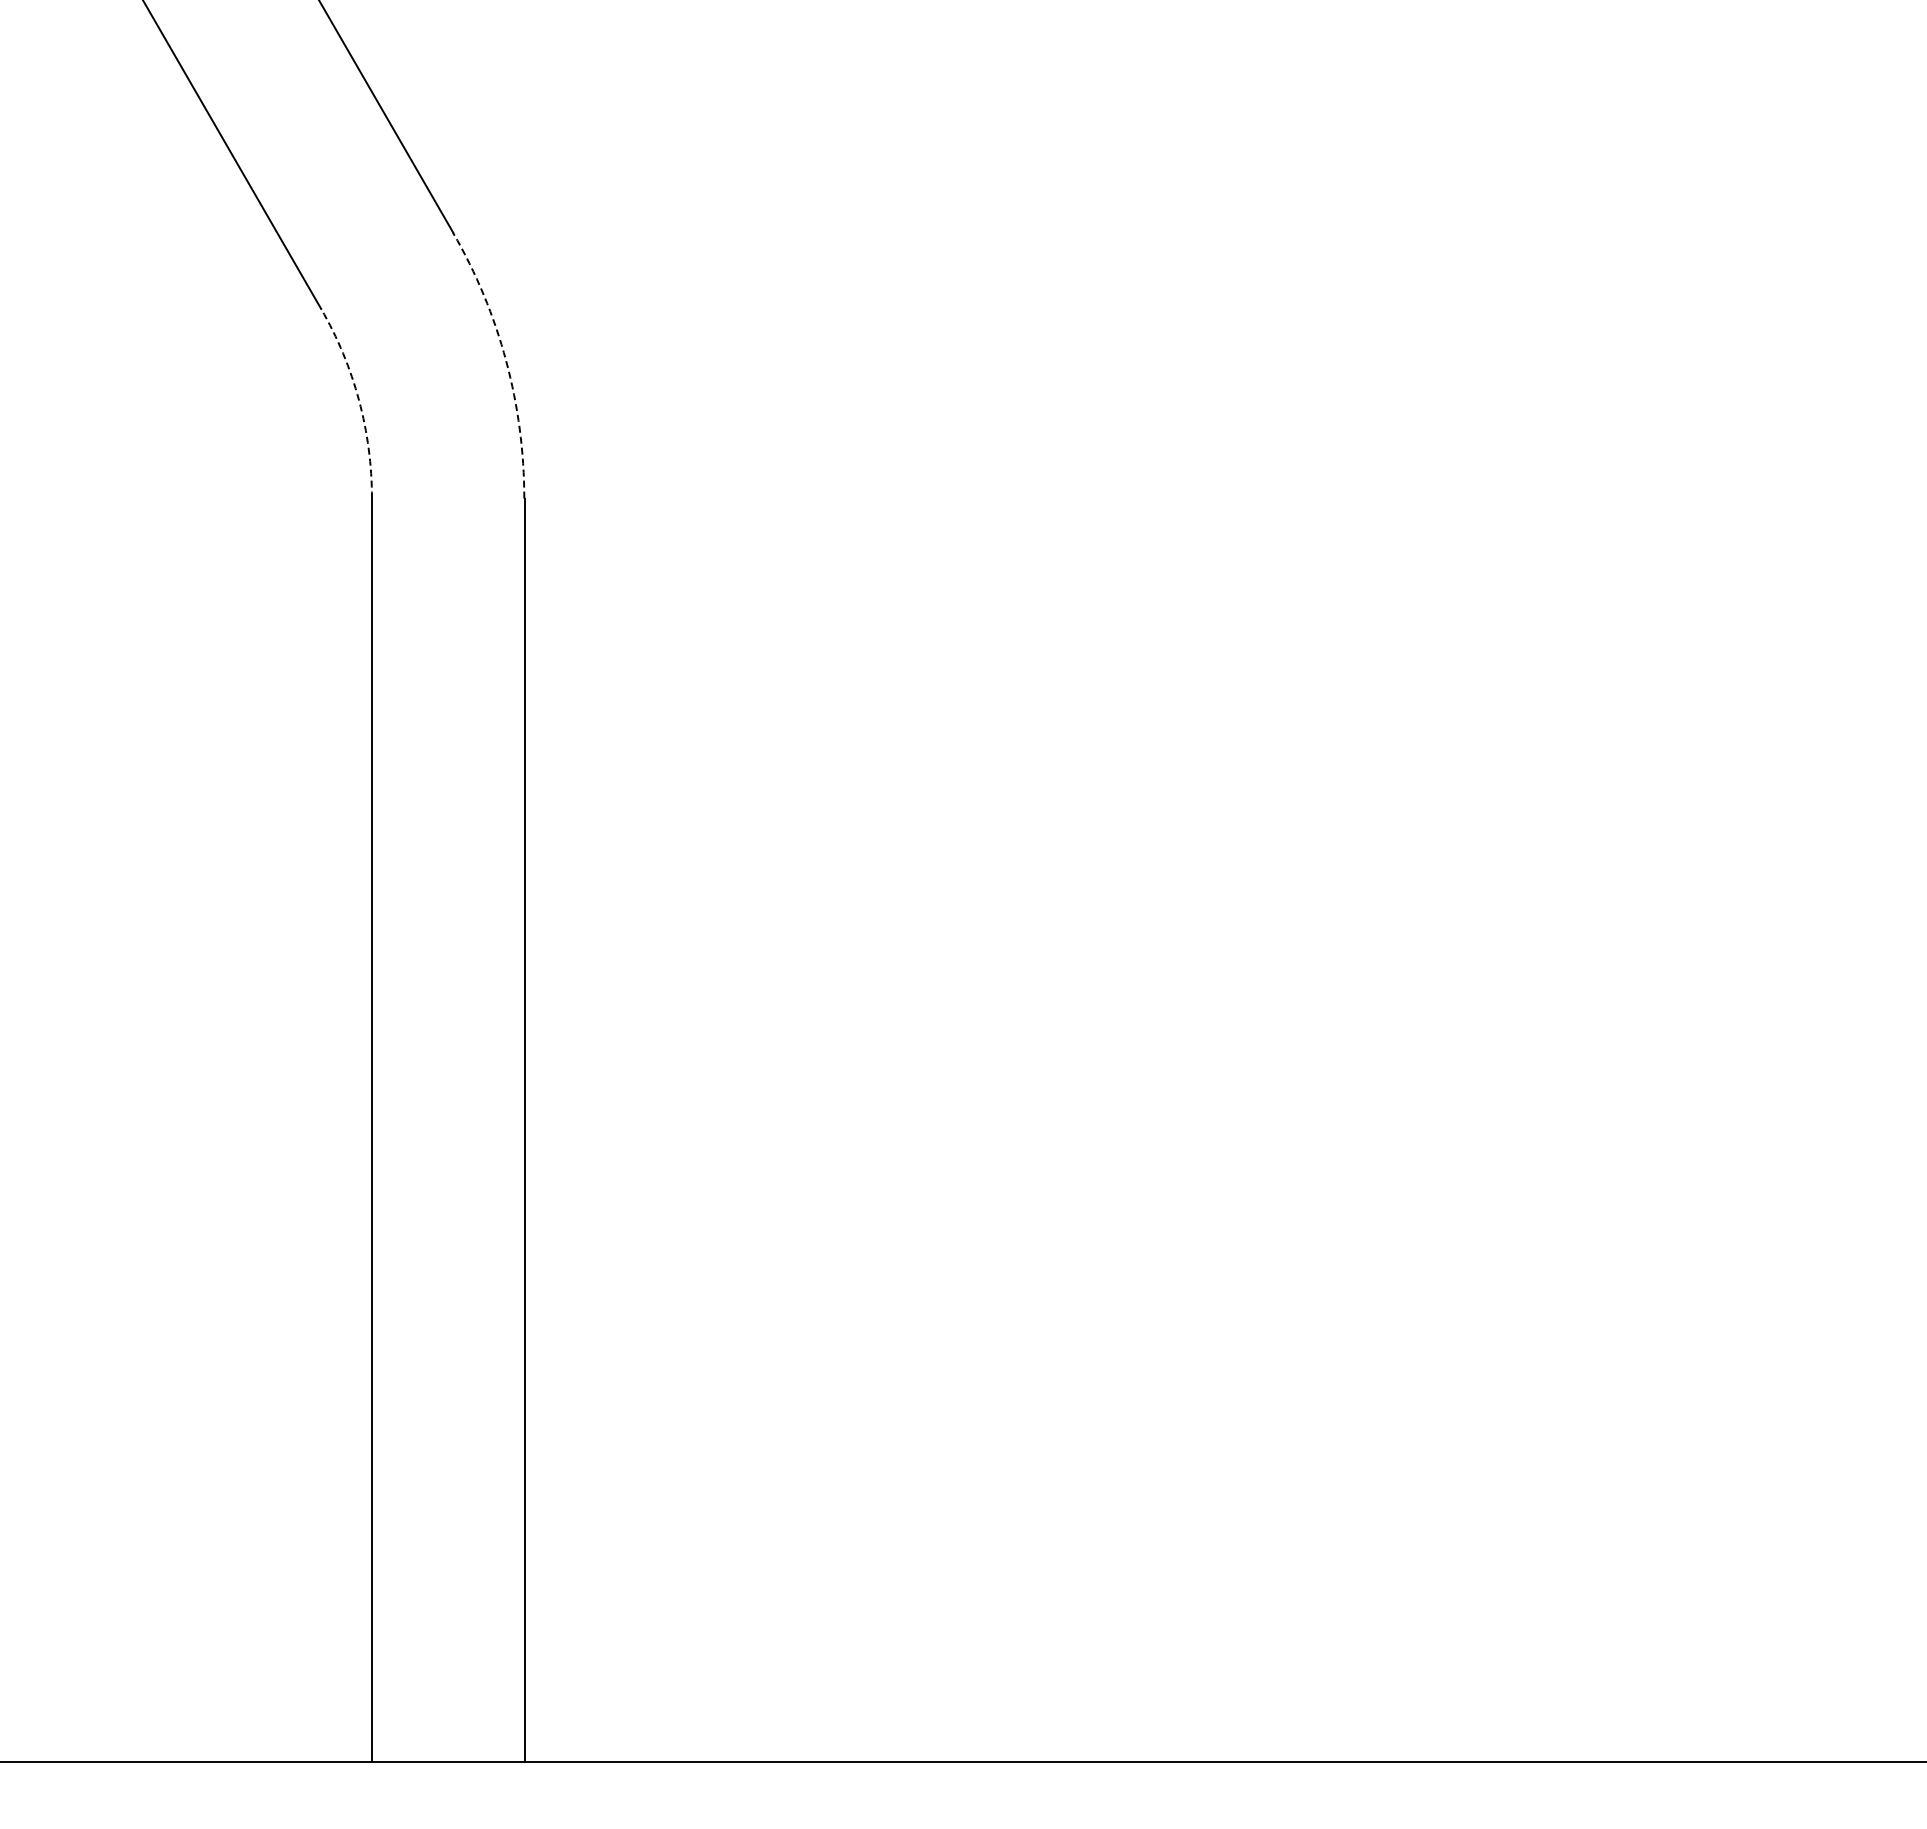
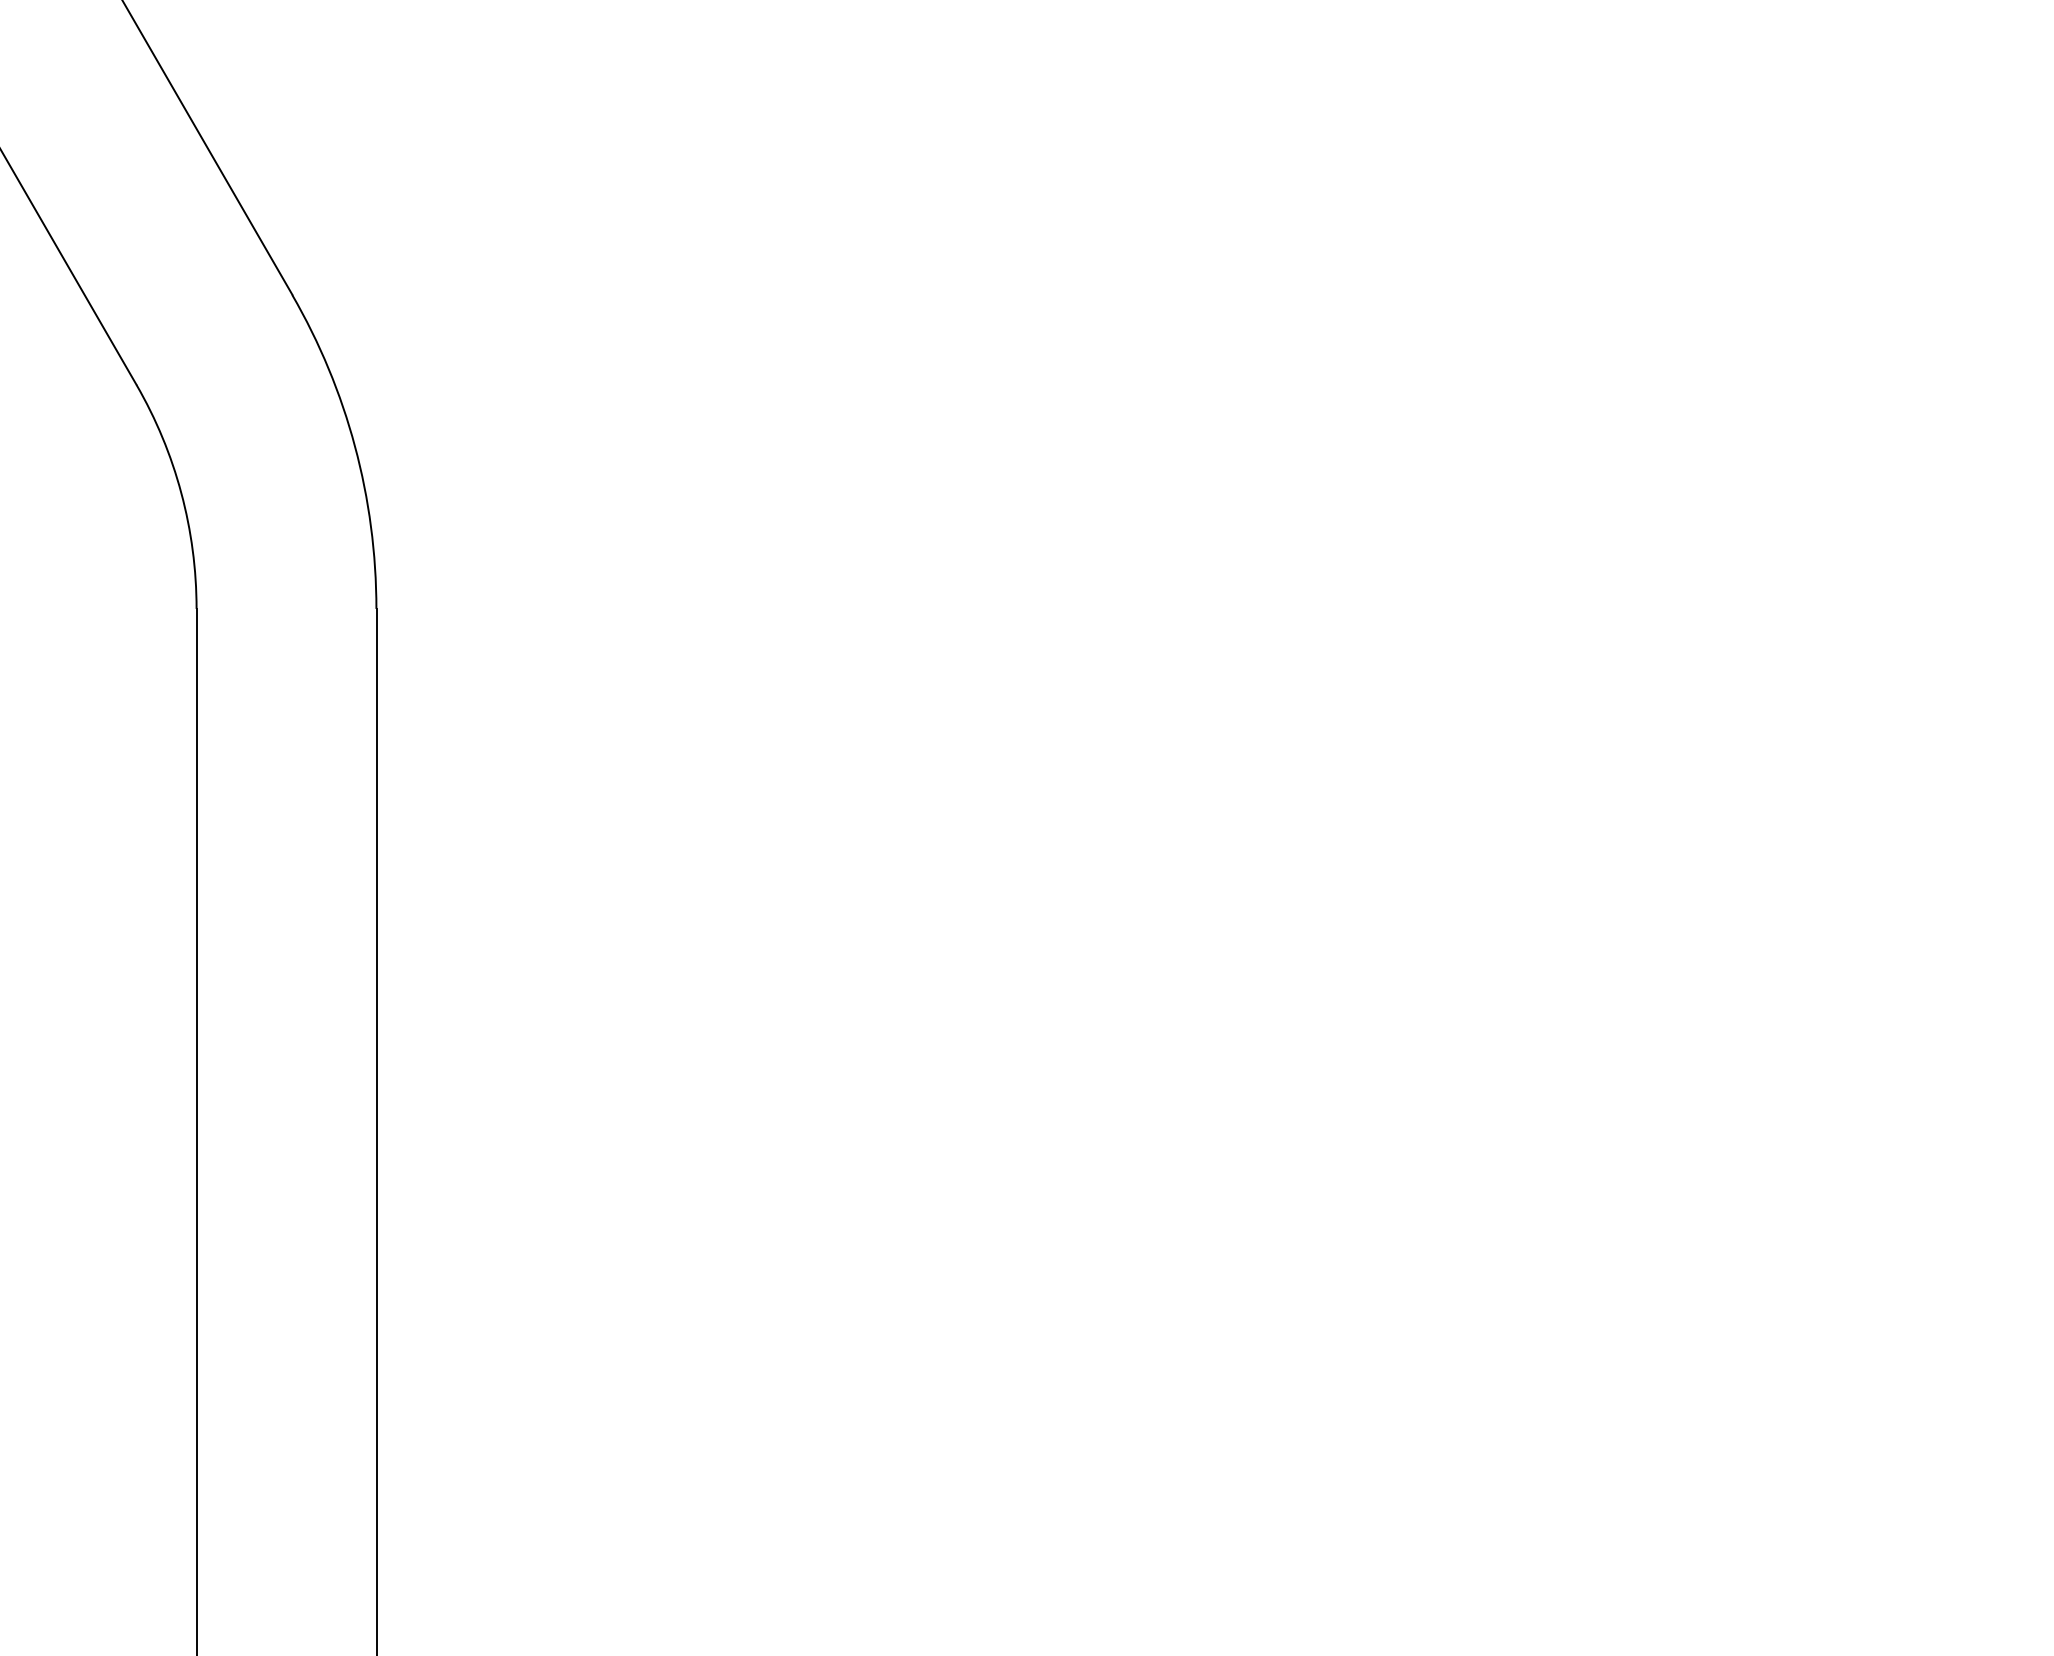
arc: (506, 361) -> (355, 447), dashed -> solid
arc: (359, 400) -> (181, 493), dashed -> solid

